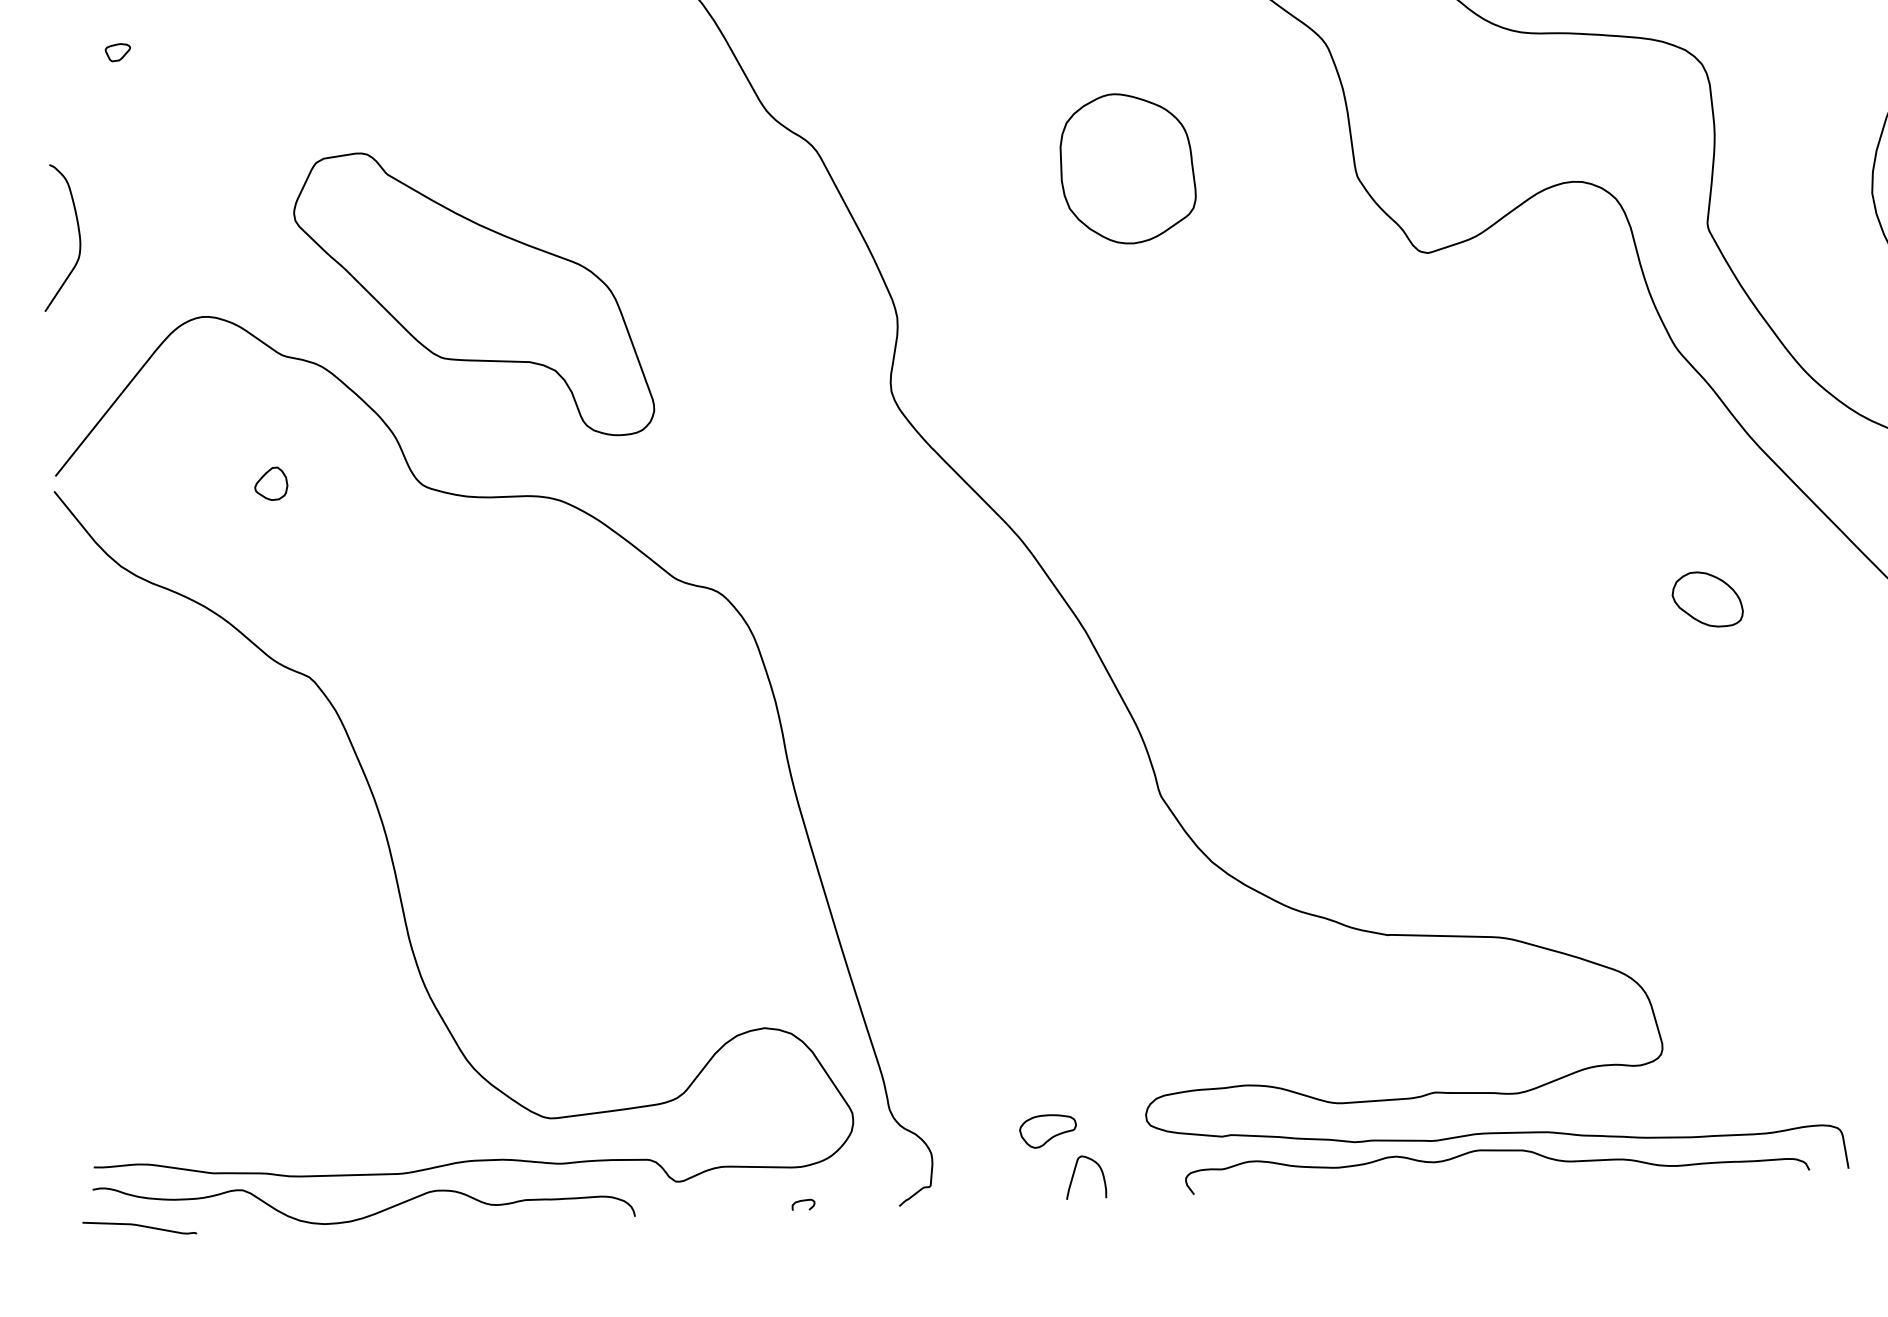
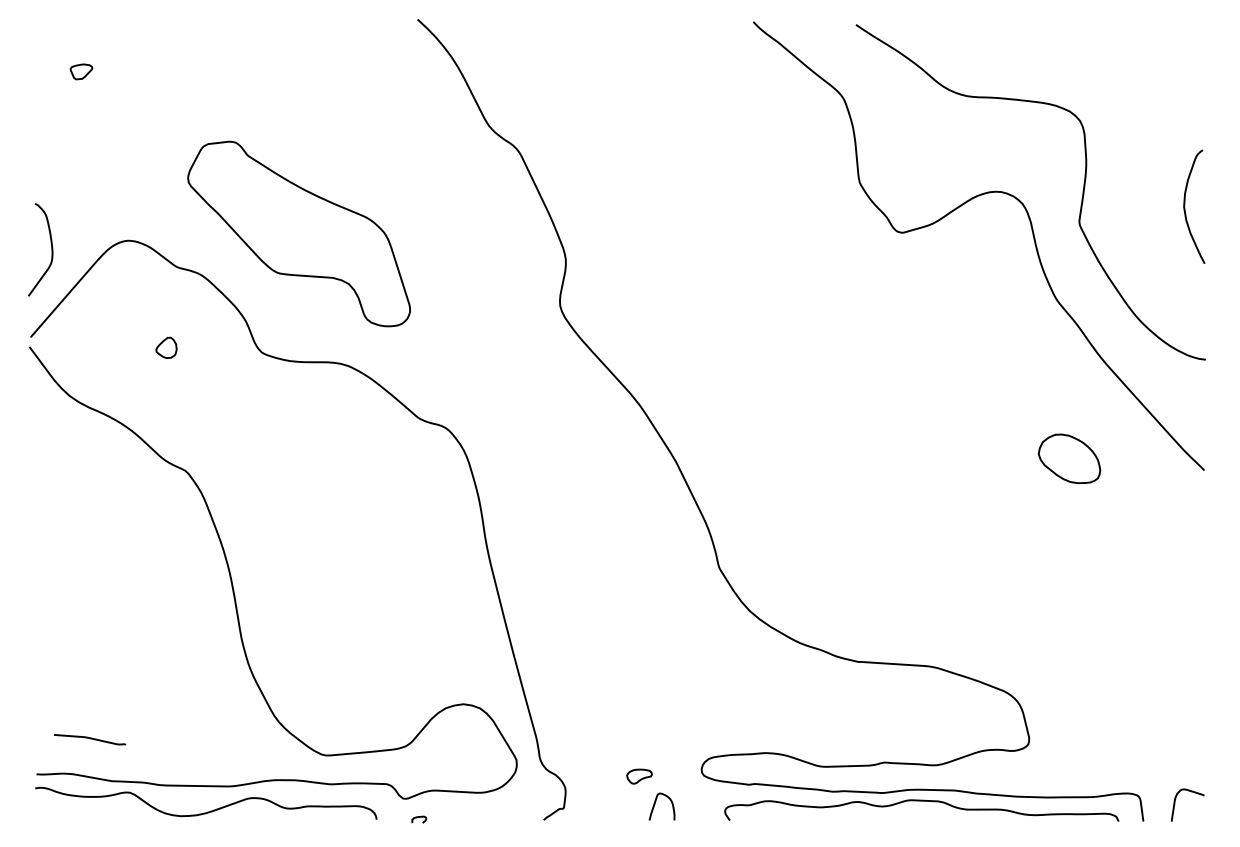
part: (116, 52) -> (80, 71), size x1.4
part: (1128, 168) -> (715, 171), removed
curve: (78, 236) -> (51, 249), moved
part: (1707, 599) -> (1069, 458), size x1.4
part: (1048, 1130) -> (639, 776), size x0.7
curve: (803, 1201) -> (419, 817), moved
curve: (140, 1227) -> (90, 739), moved

